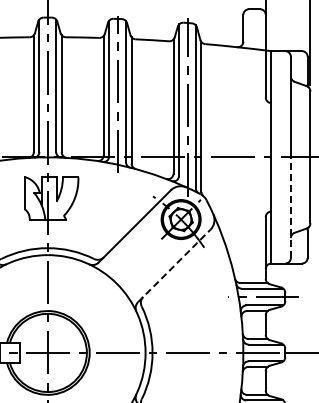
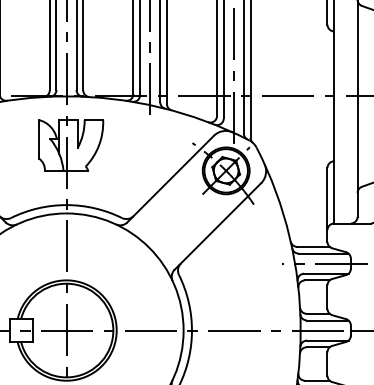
line: (290, 207) -> (357, 156), dashed -> solid
line: (174, 265) -> (218, 225), dashed -> solid

